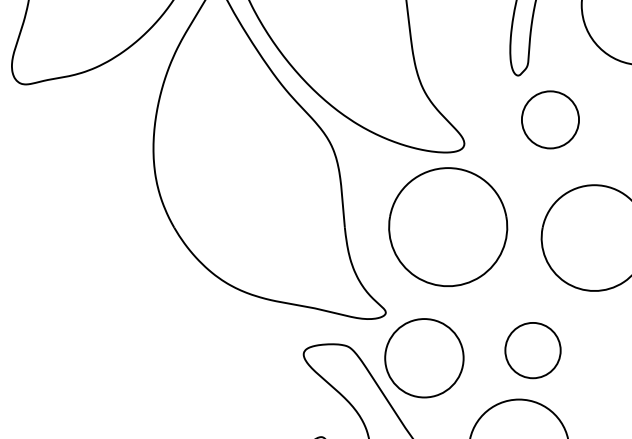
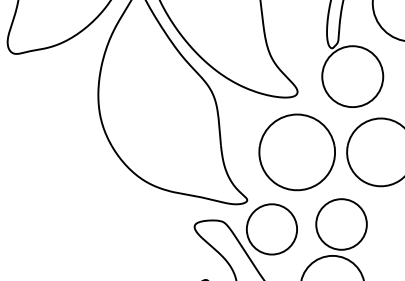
circle: (550, 119) -> (352, 76), size x1.67
part: (447, 227) -> (296, 152), moved
circle: (532, 350) -> (341, 224), size x1.43

